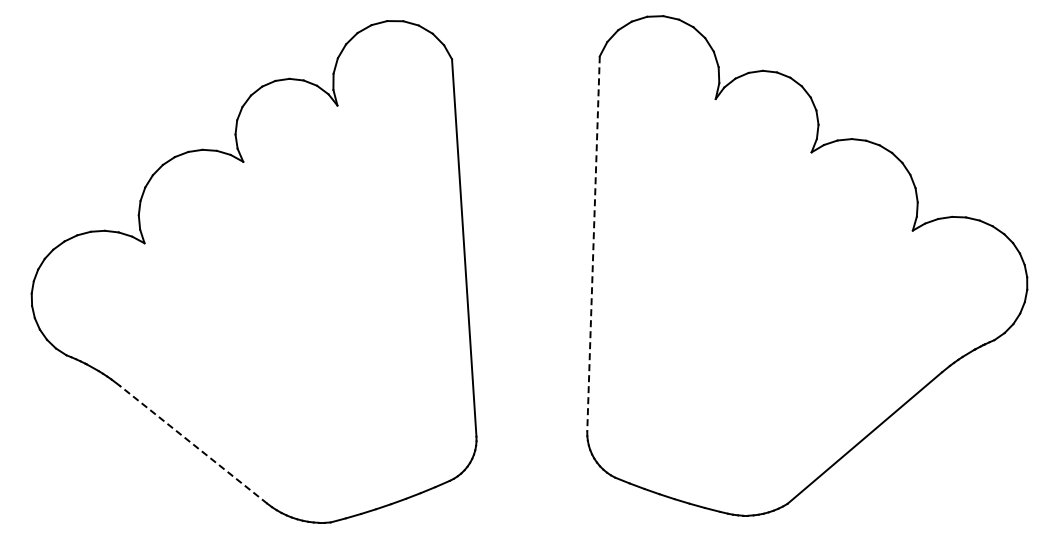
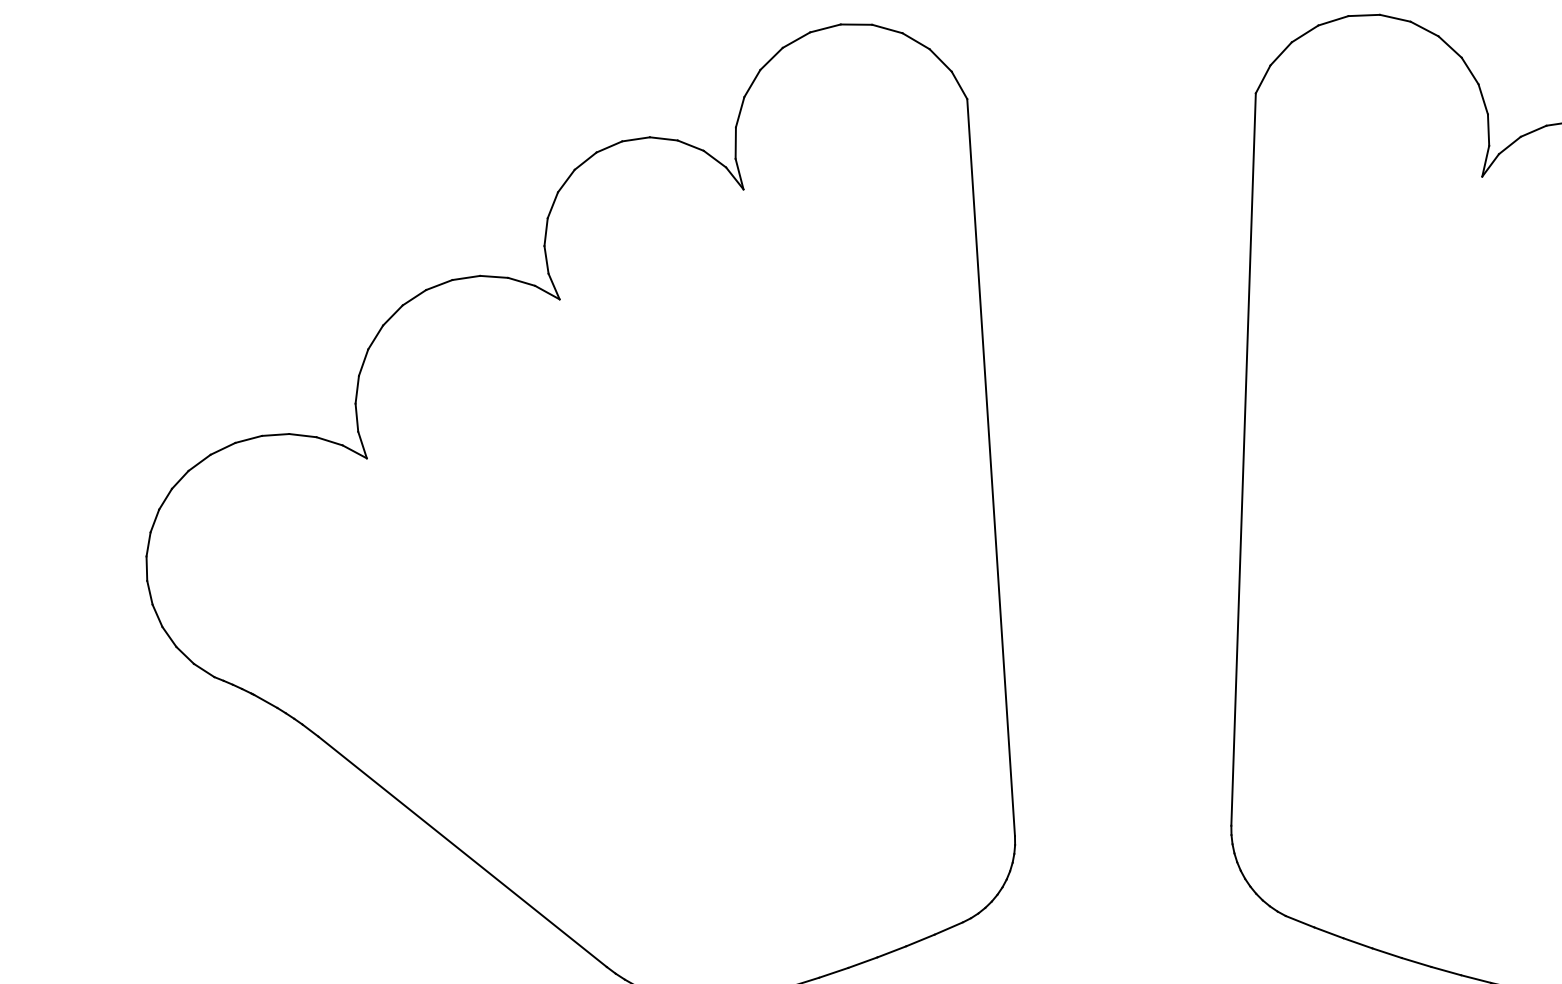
line: (593, 243) -> (1243, 458), dashed -> solid
line: (193, 444) -> (462, 851), dashed -> solid

